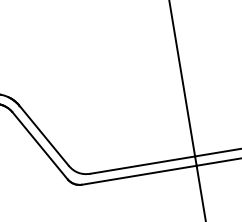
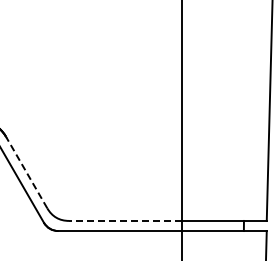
line: (43, 135) -> (26, 172), solid -> dashed
line: (142, 164) -> (125, 220), solid -> dashed

